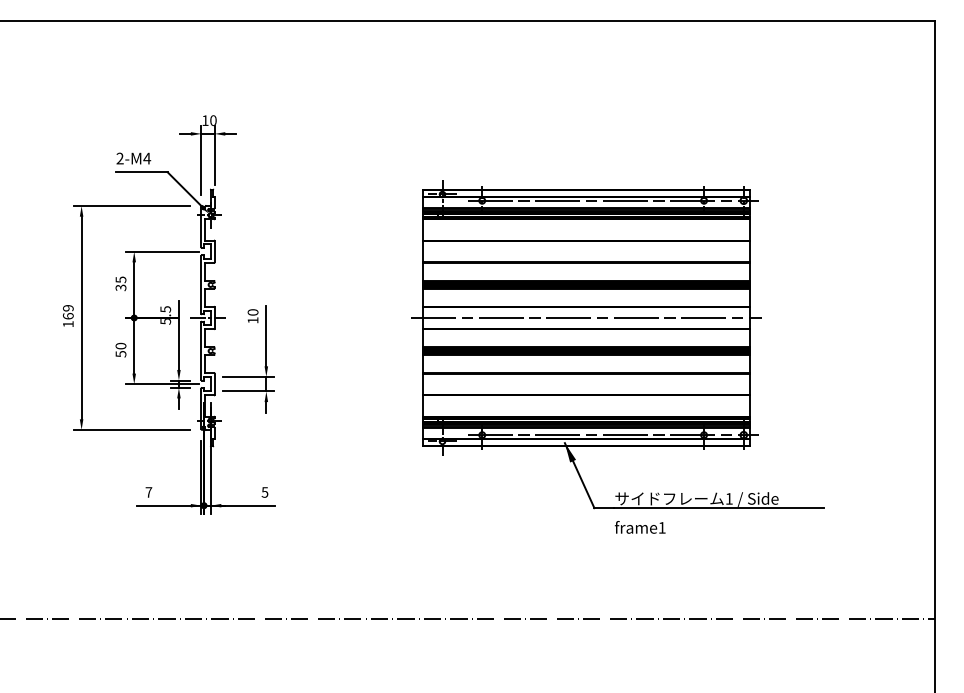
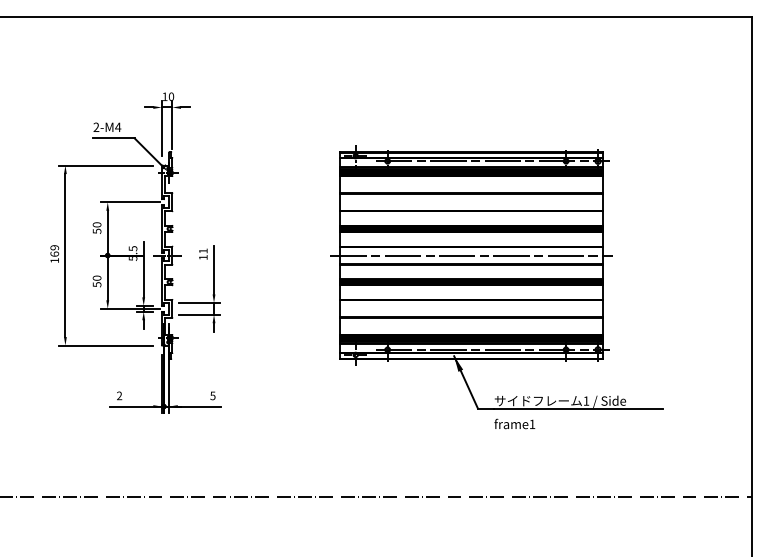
text: (120, 283) -> (96, 227), 35 -> 50
text: (252, 312) -> (202, 251), 10 -> 11
text: (148, 492) -> (119, 395), 7 -> 2

